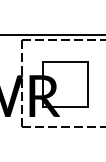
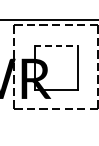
line: (65, 62) -> (56, 46), solid -> dashed

